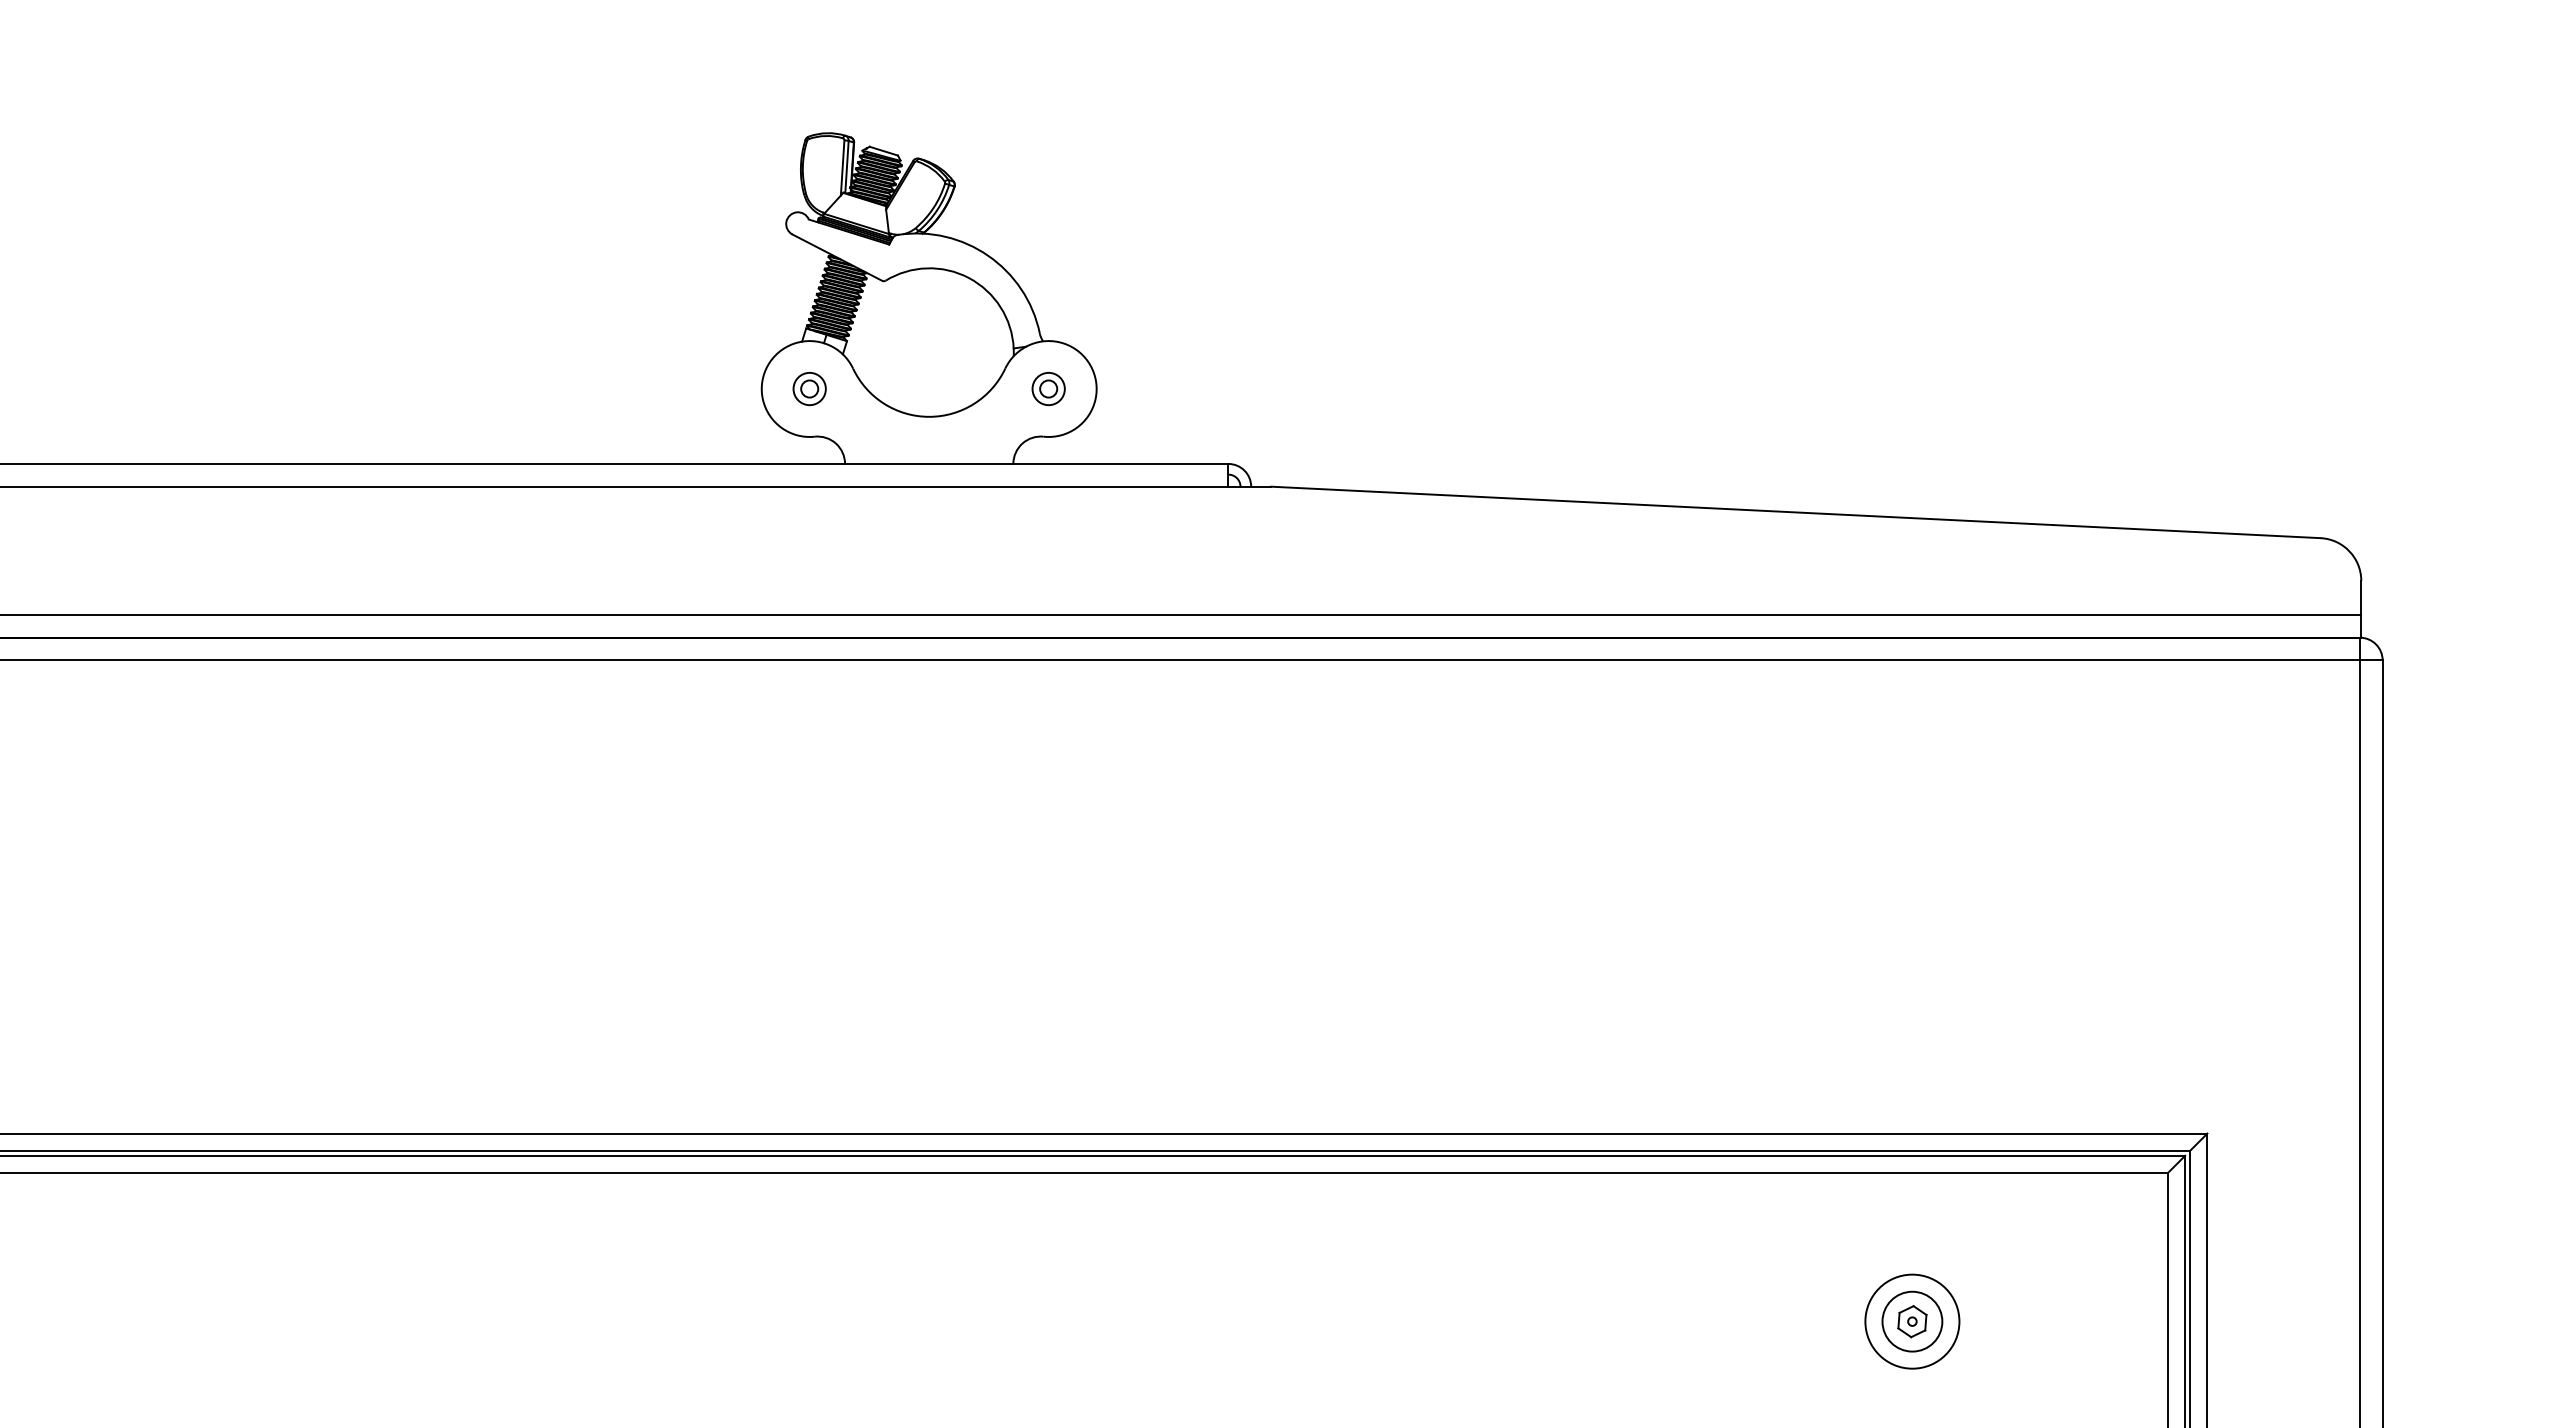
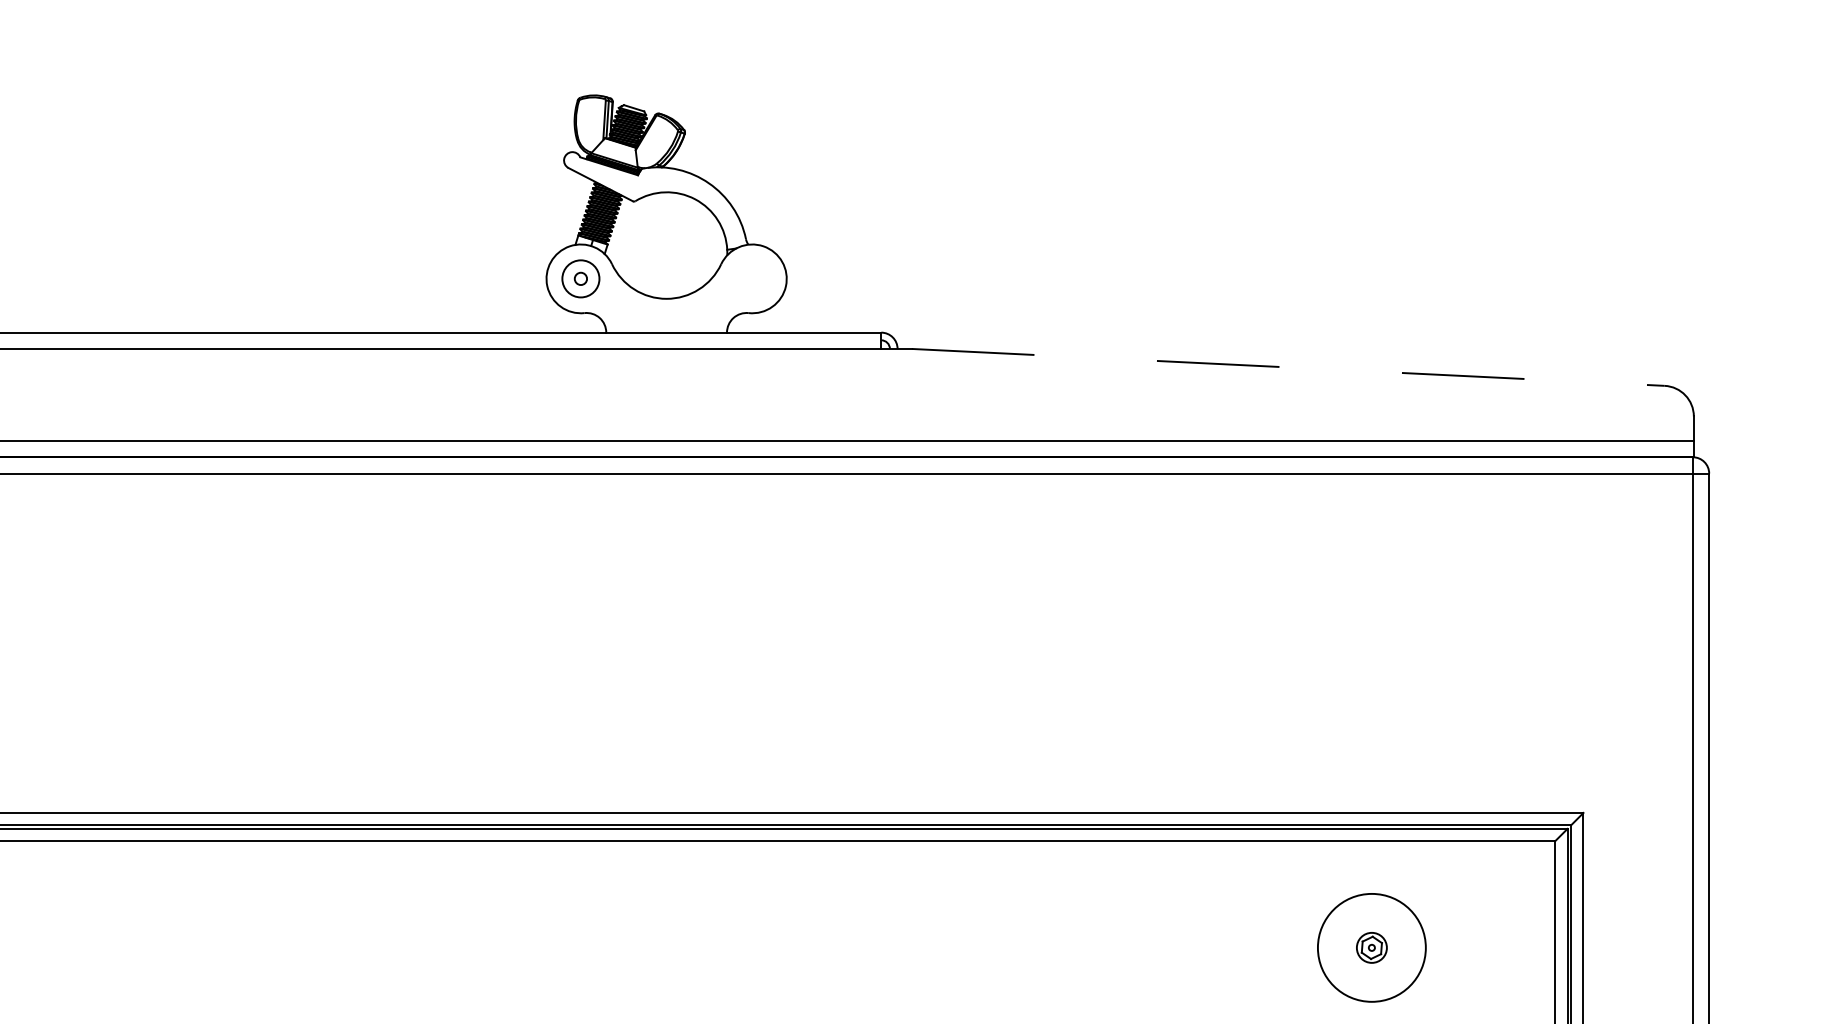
circle: (809, 388) -> (580, 278), size x1.6
part: (1048, 389) -> (752, 279), removed
line: (1796, 512) -> (1288, 367), solid -> dashed
circle: (1912, 1321) -> (1371, 947), size x0.7
circle: (1912, 1321) -> (1371, 947), size x1.6

